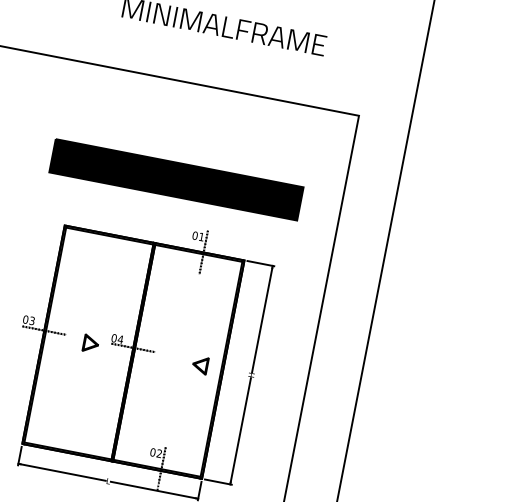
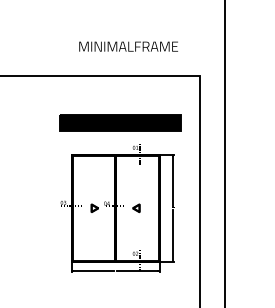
part: (200, 365) -> (136, 208), moved

